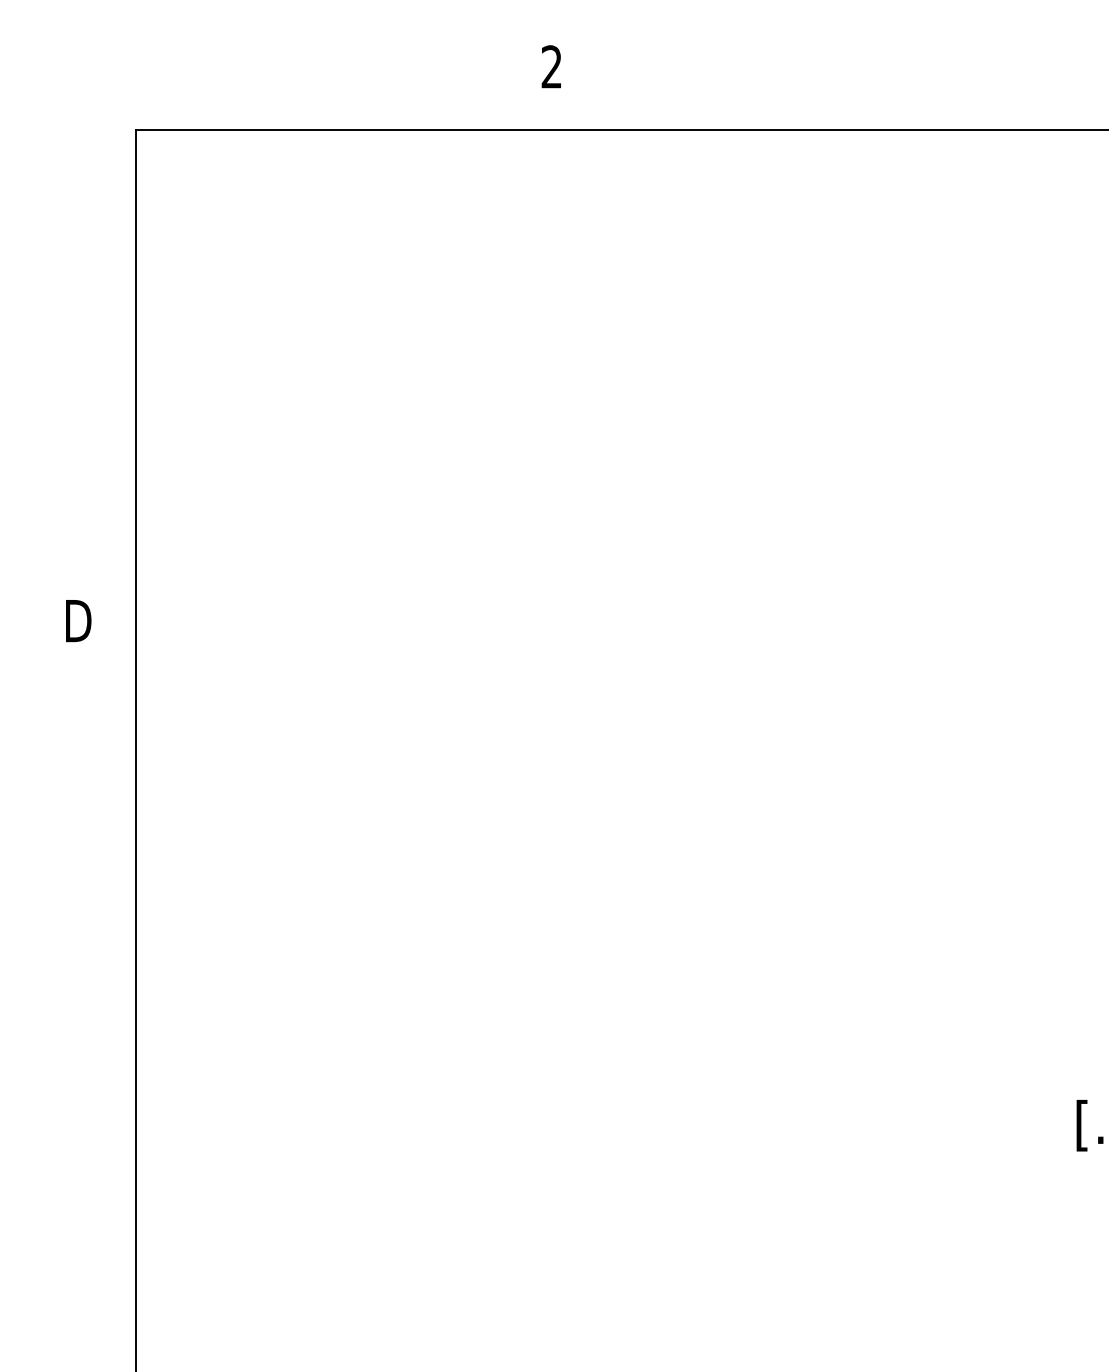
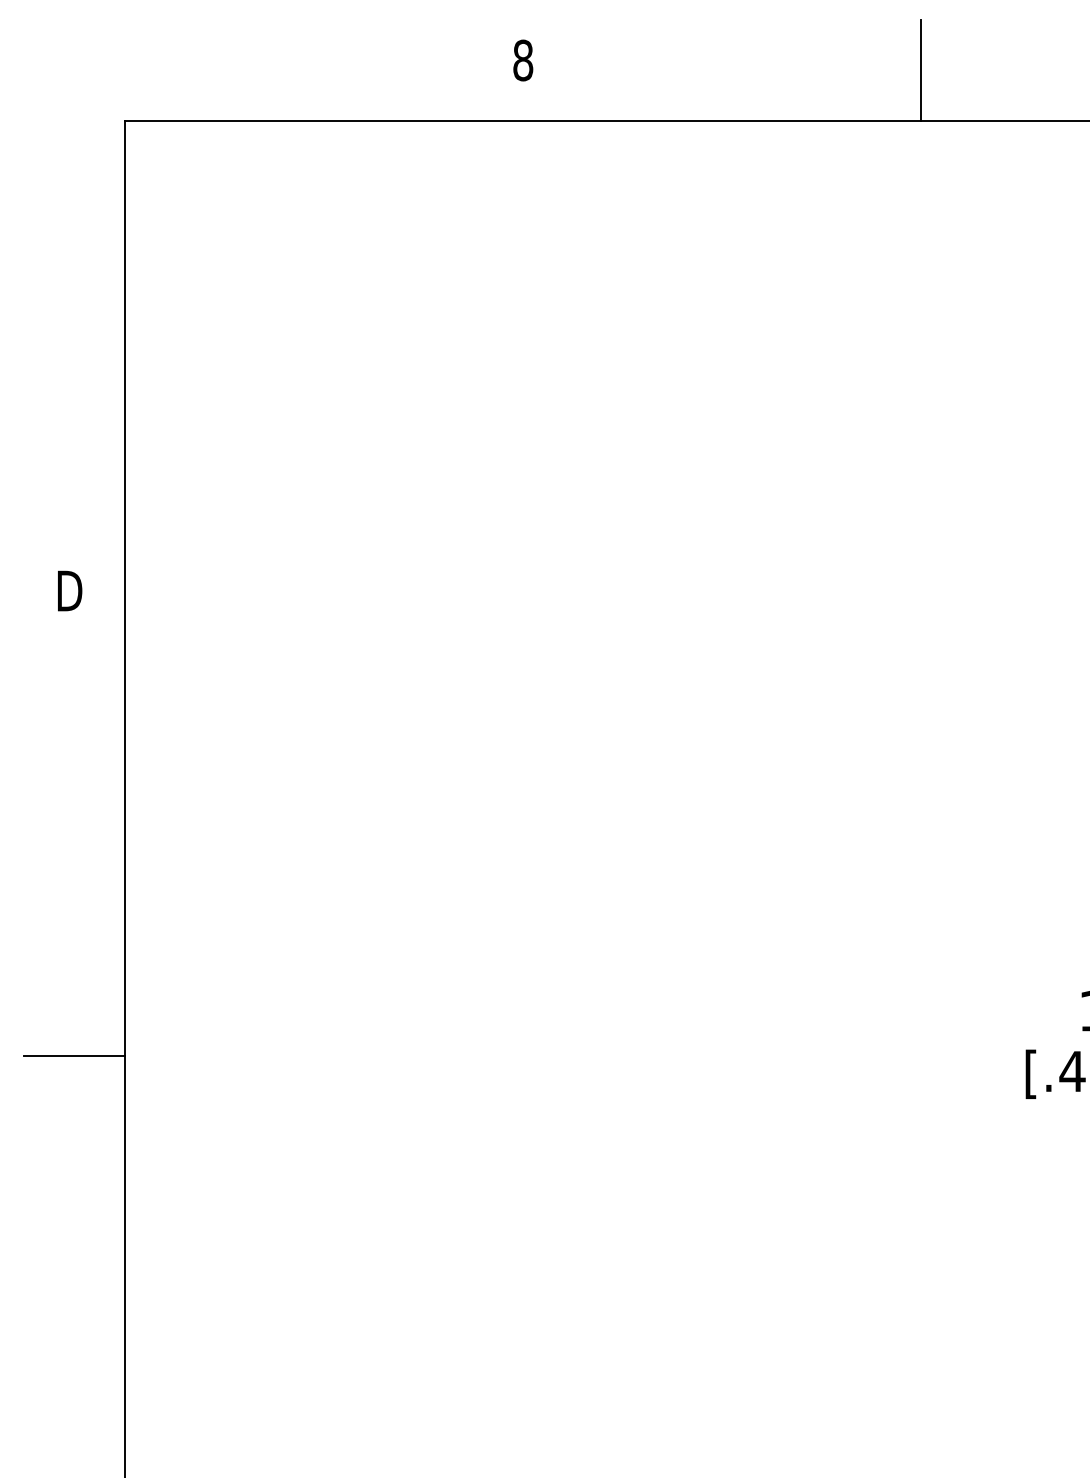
text: (552, 67) -> (523, 60), 2 -> 8
line: (967, 77) -> (921, 70), added
line: (83, 1105) -> (74, 1055), added

